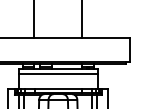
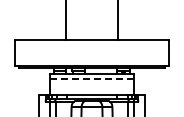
line: (58, 73) -> (92, 78), solid -> dashed

